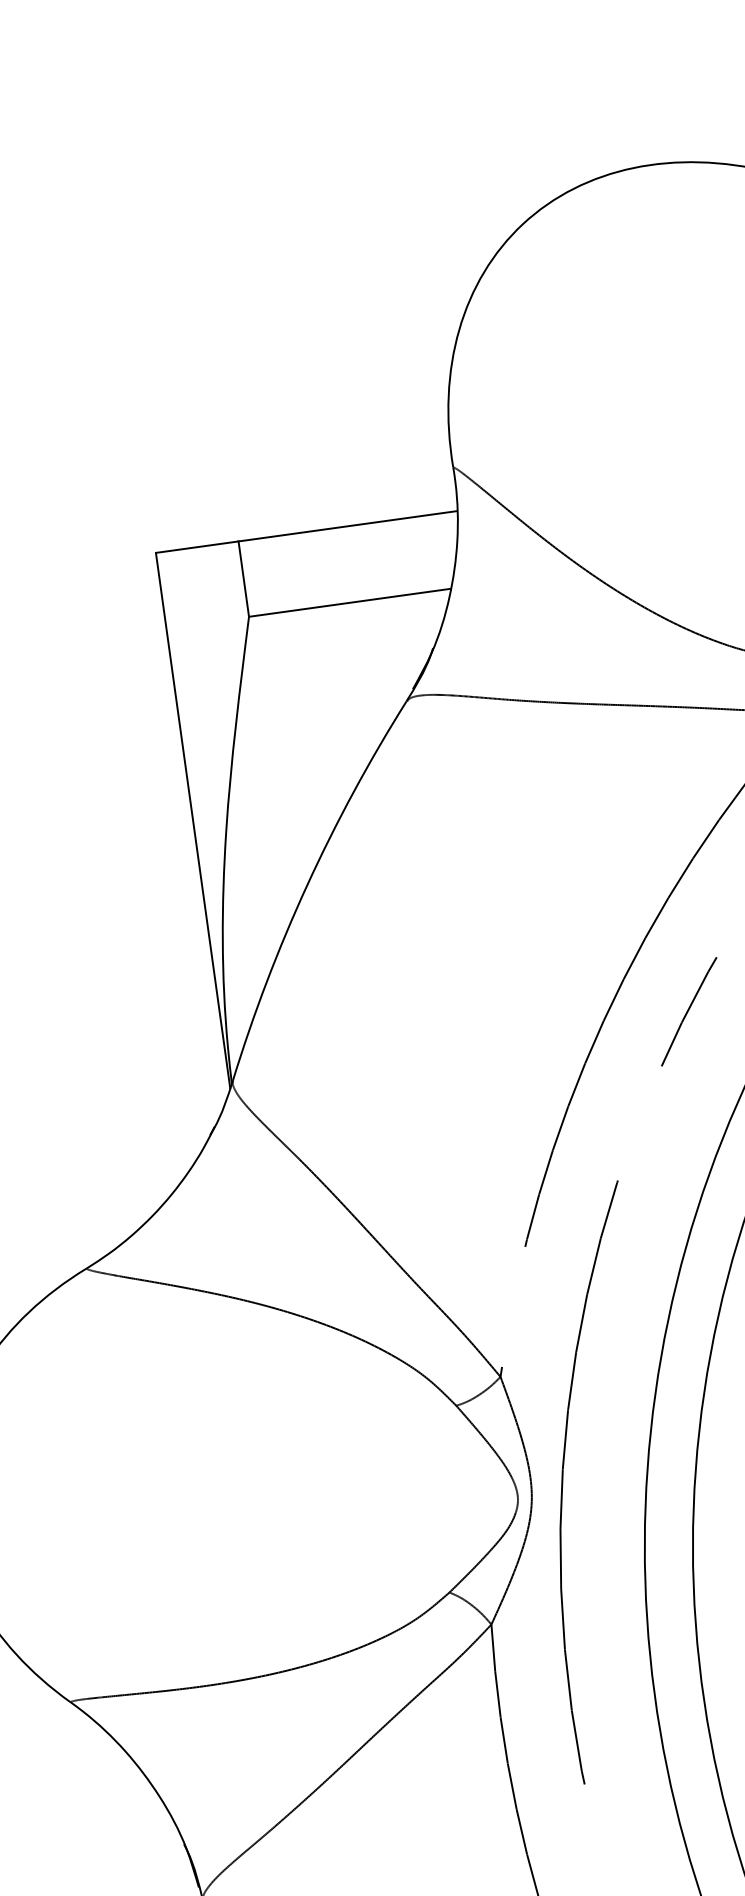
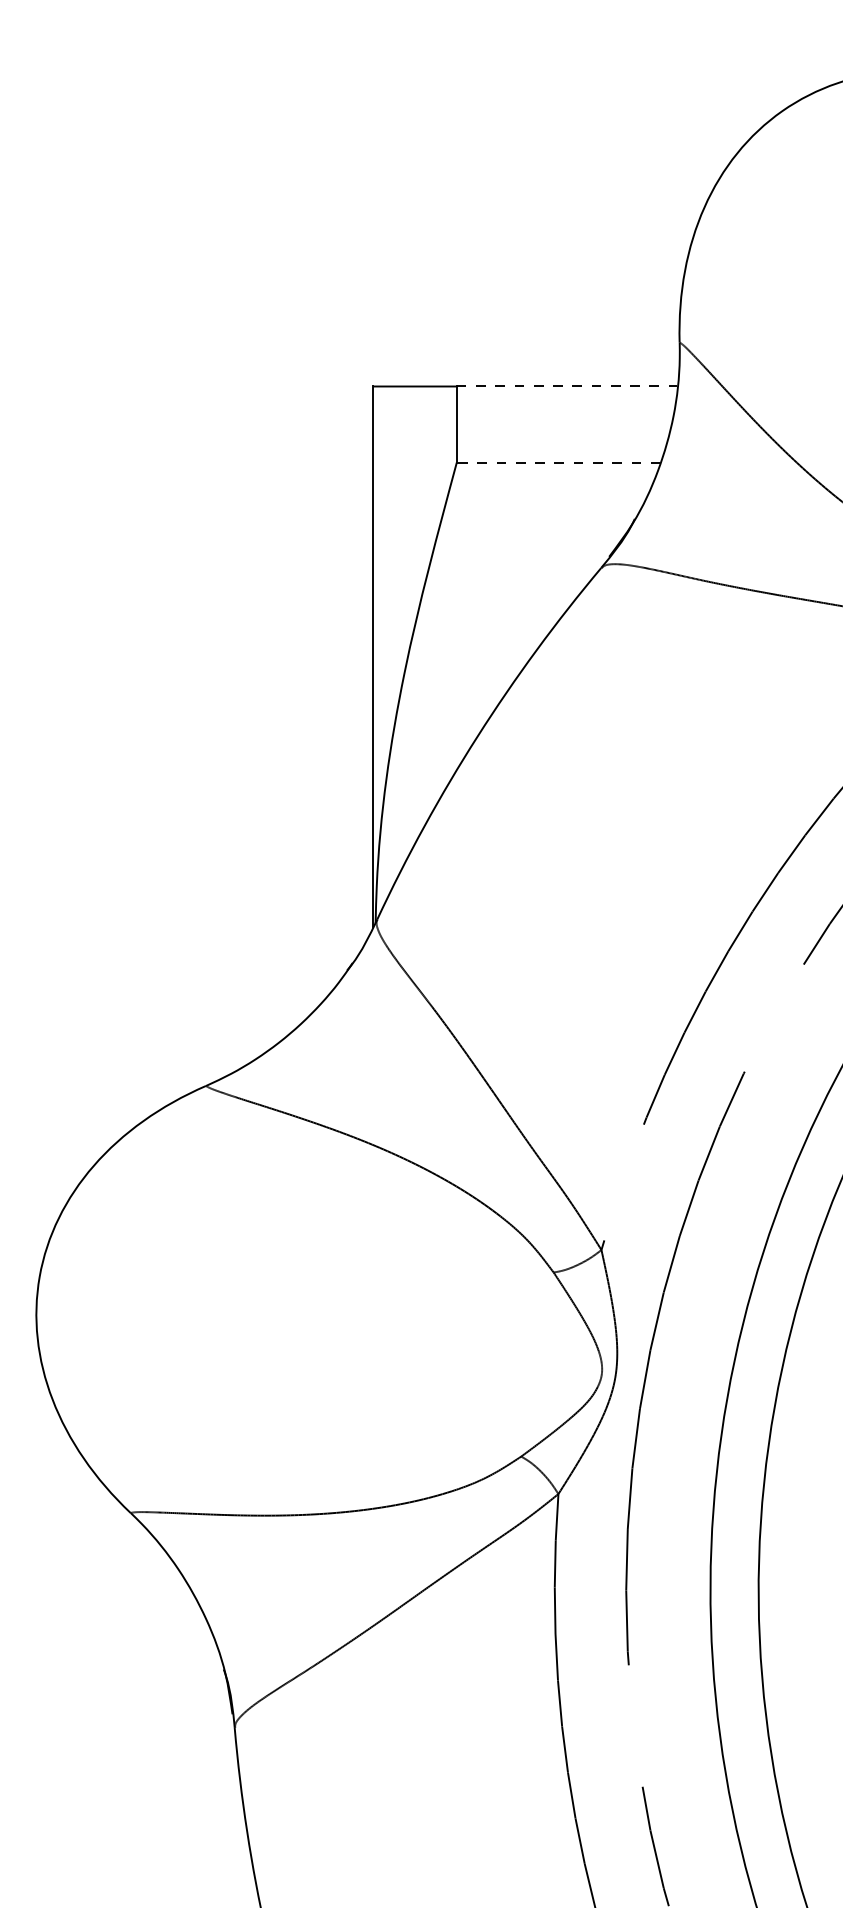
line: (347, 526) -> (566, 386), solid -> dashed
line: (349, 602) -> (558, 462), solid -> dashed

